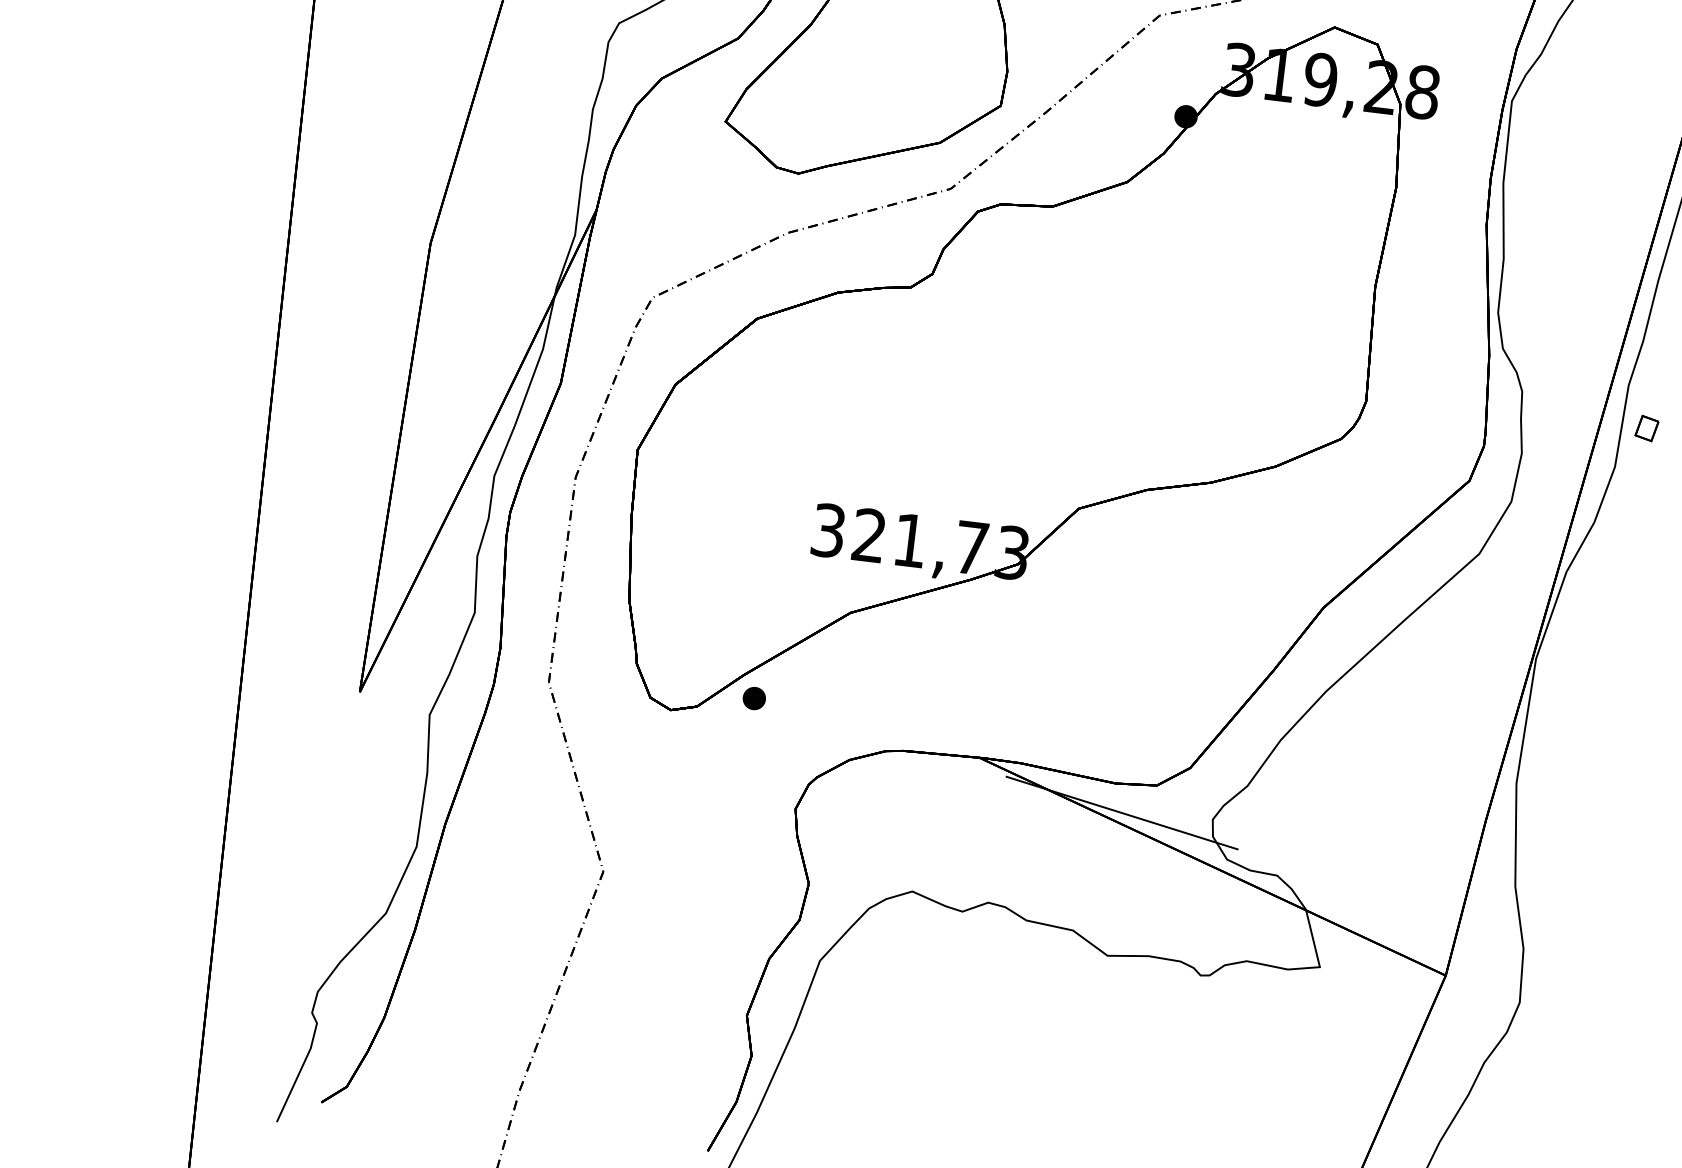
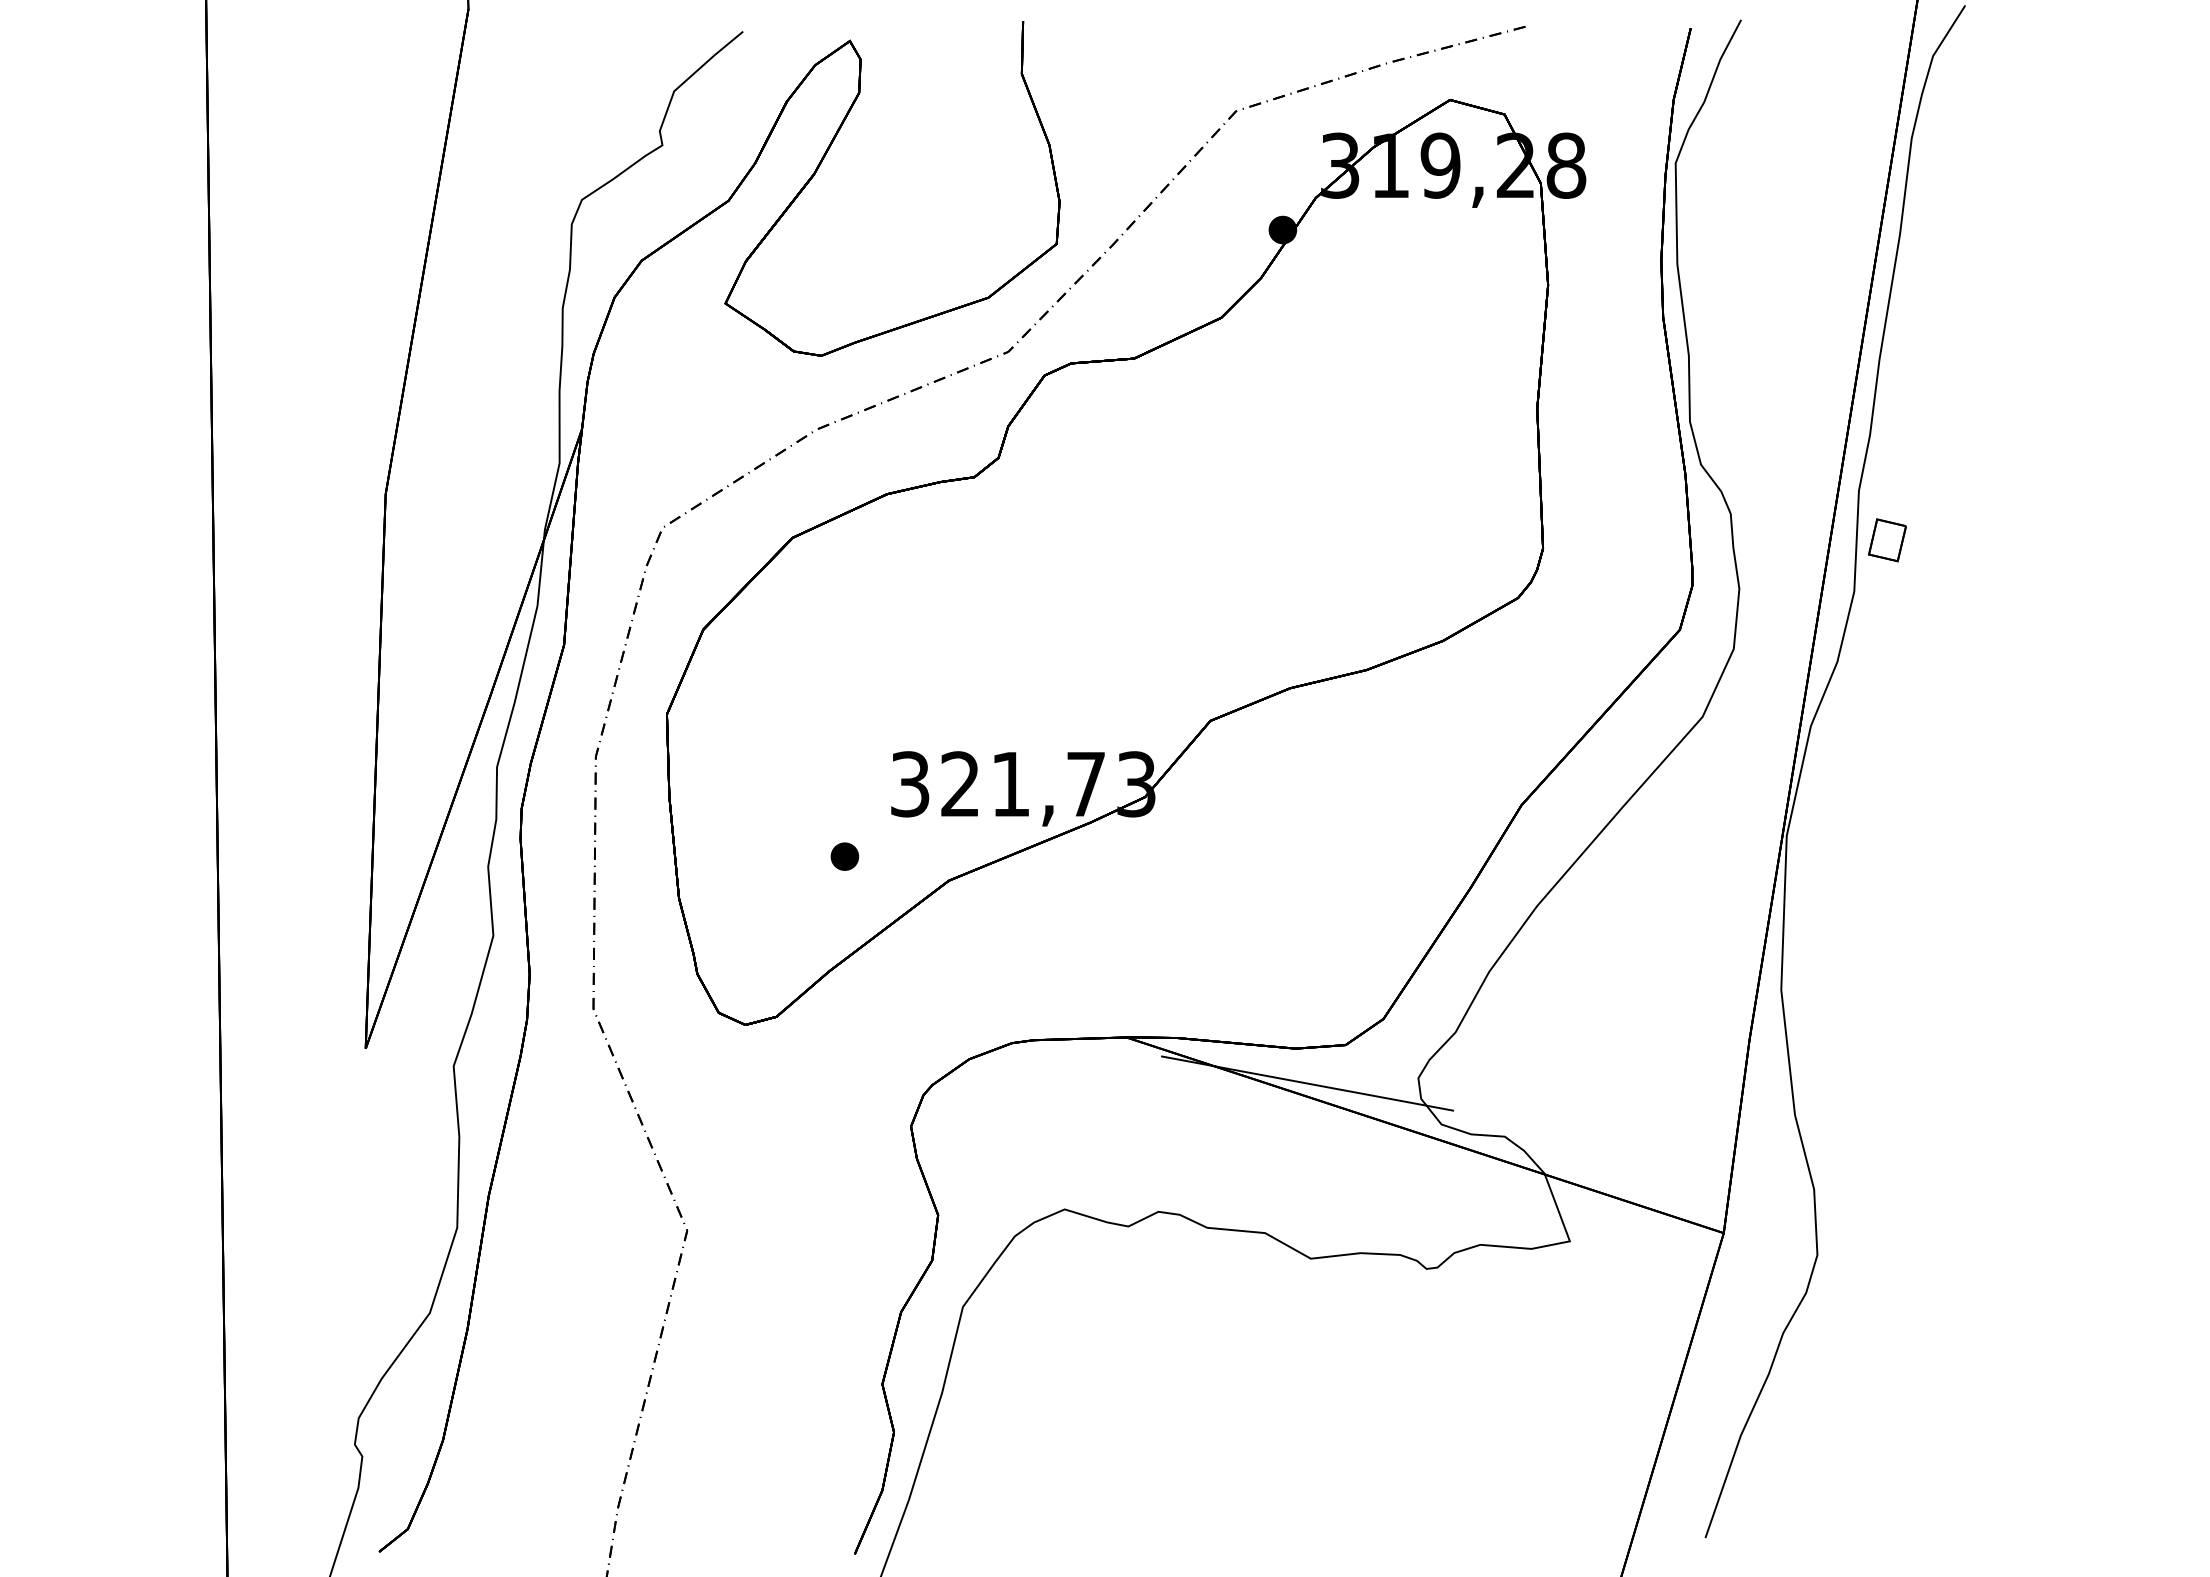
part: (1647, 428) -> (1887, 540), size x1.43
part: (754, 698) -> (844, 856), moved

